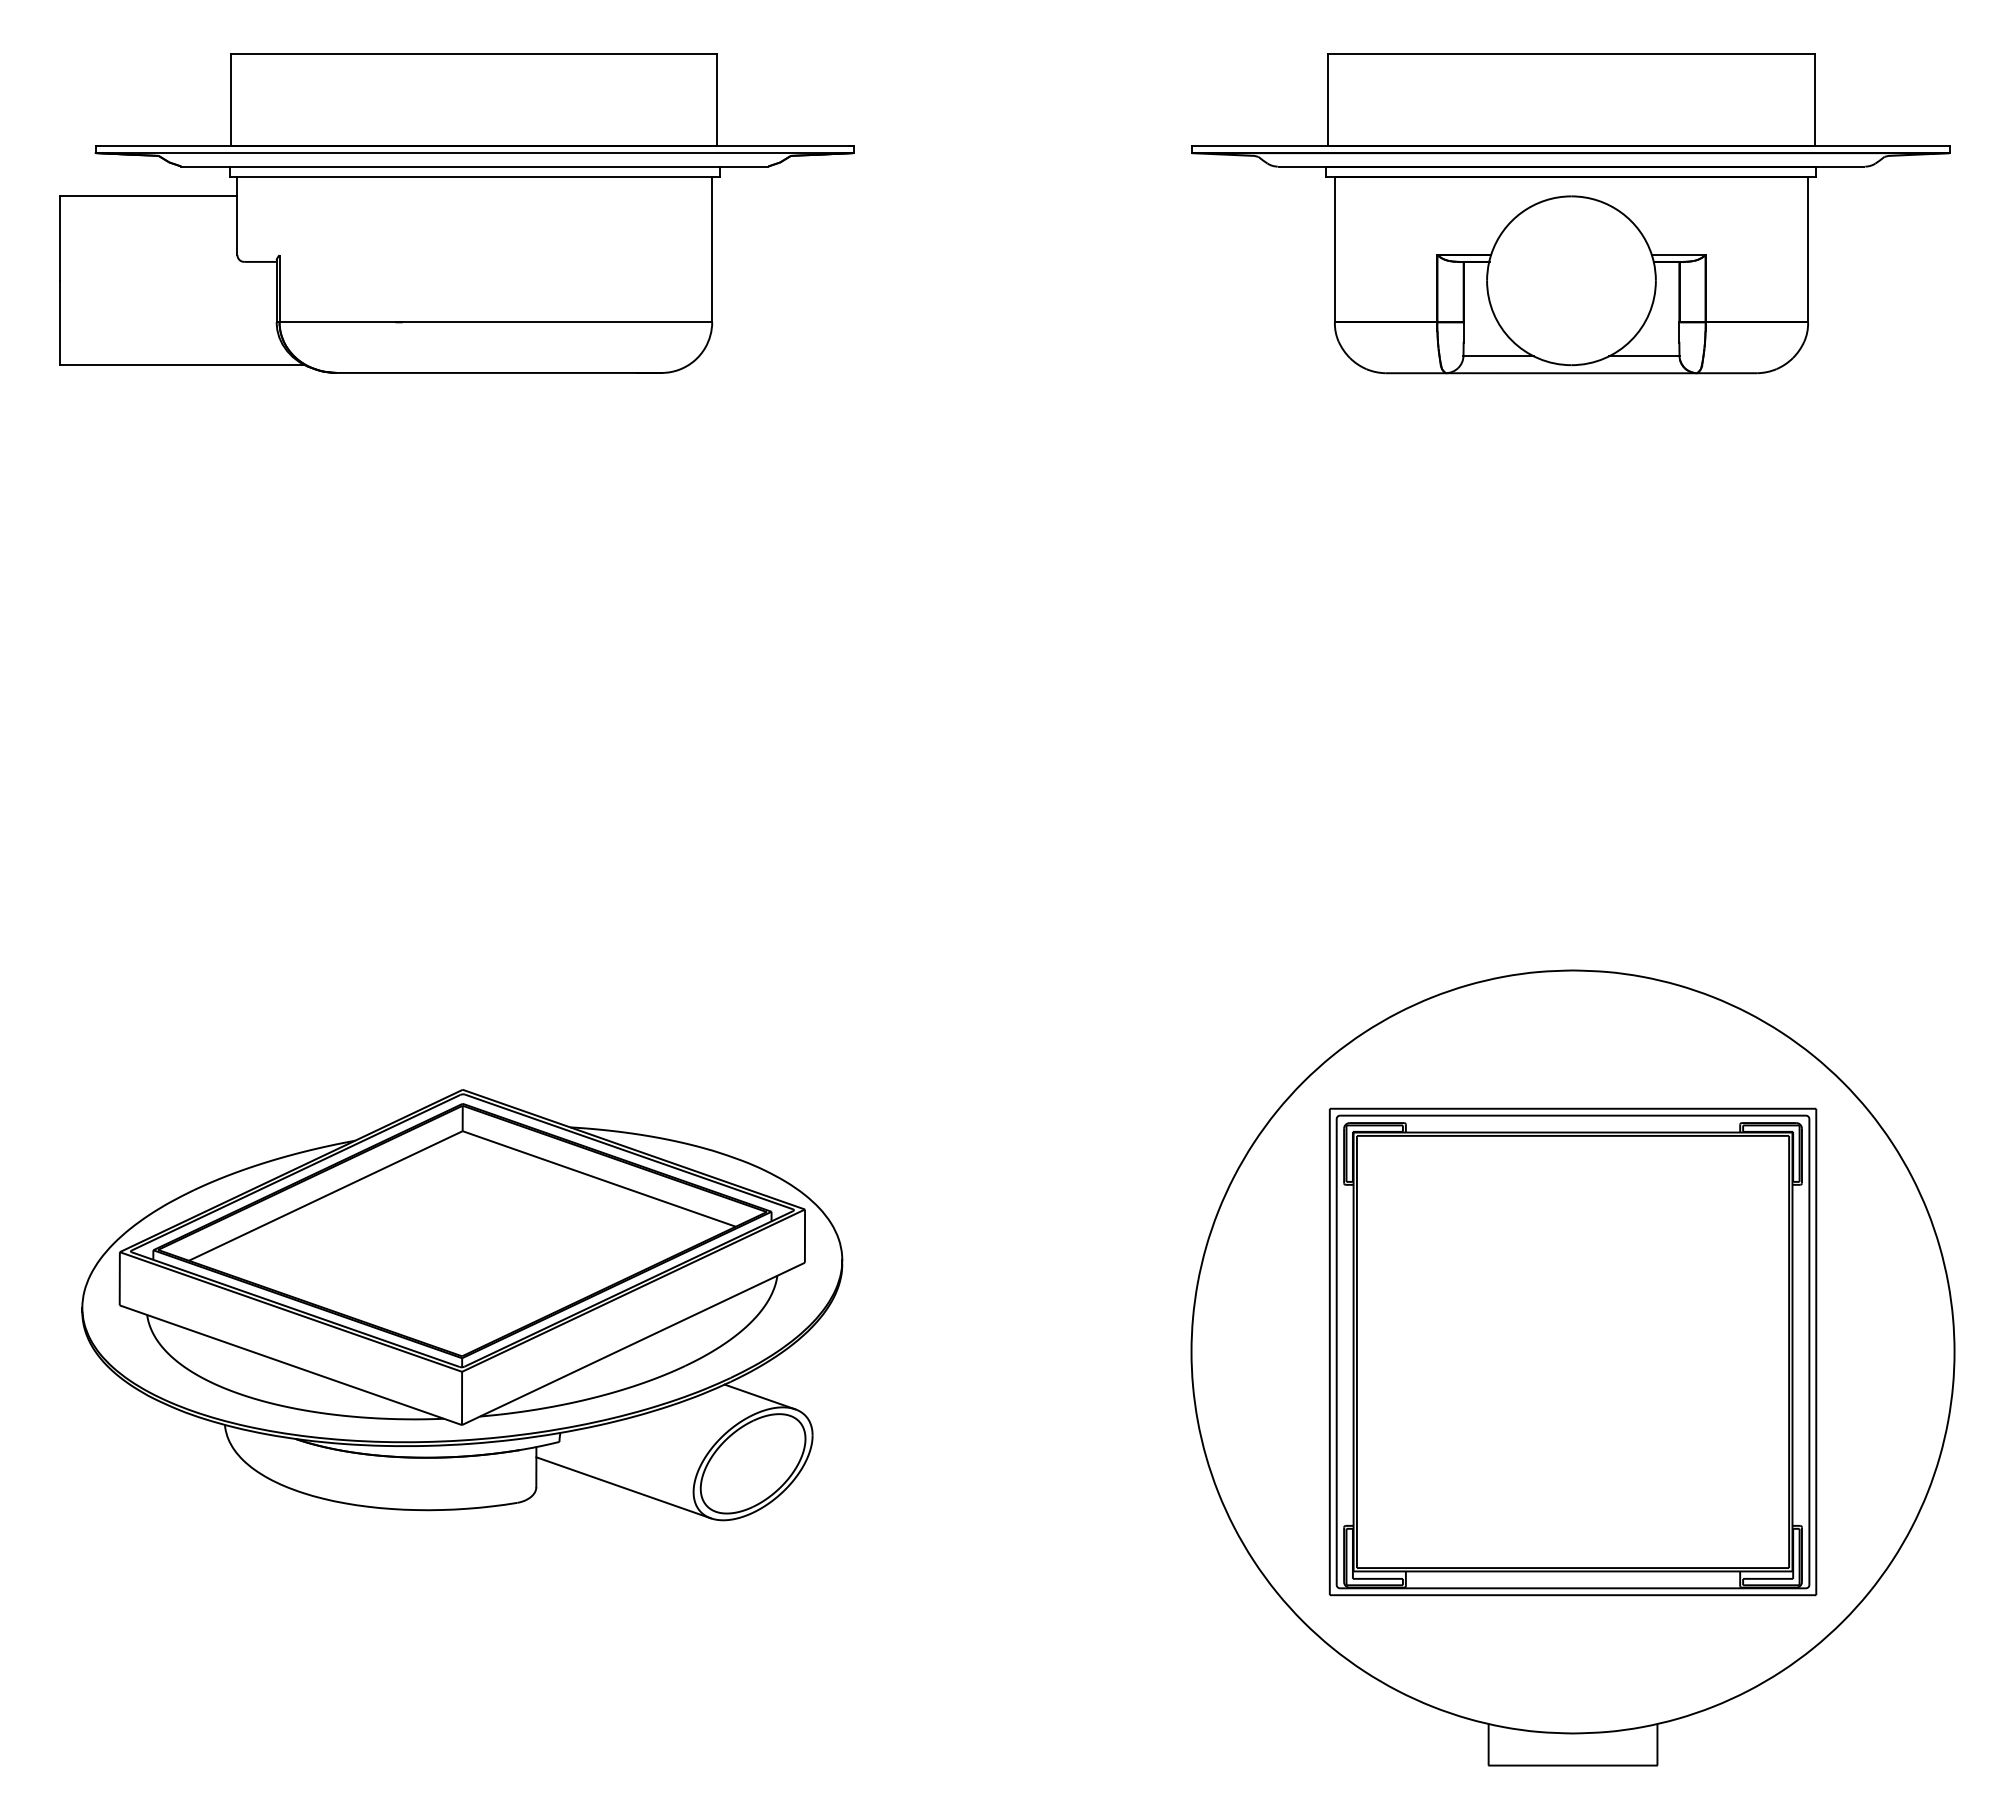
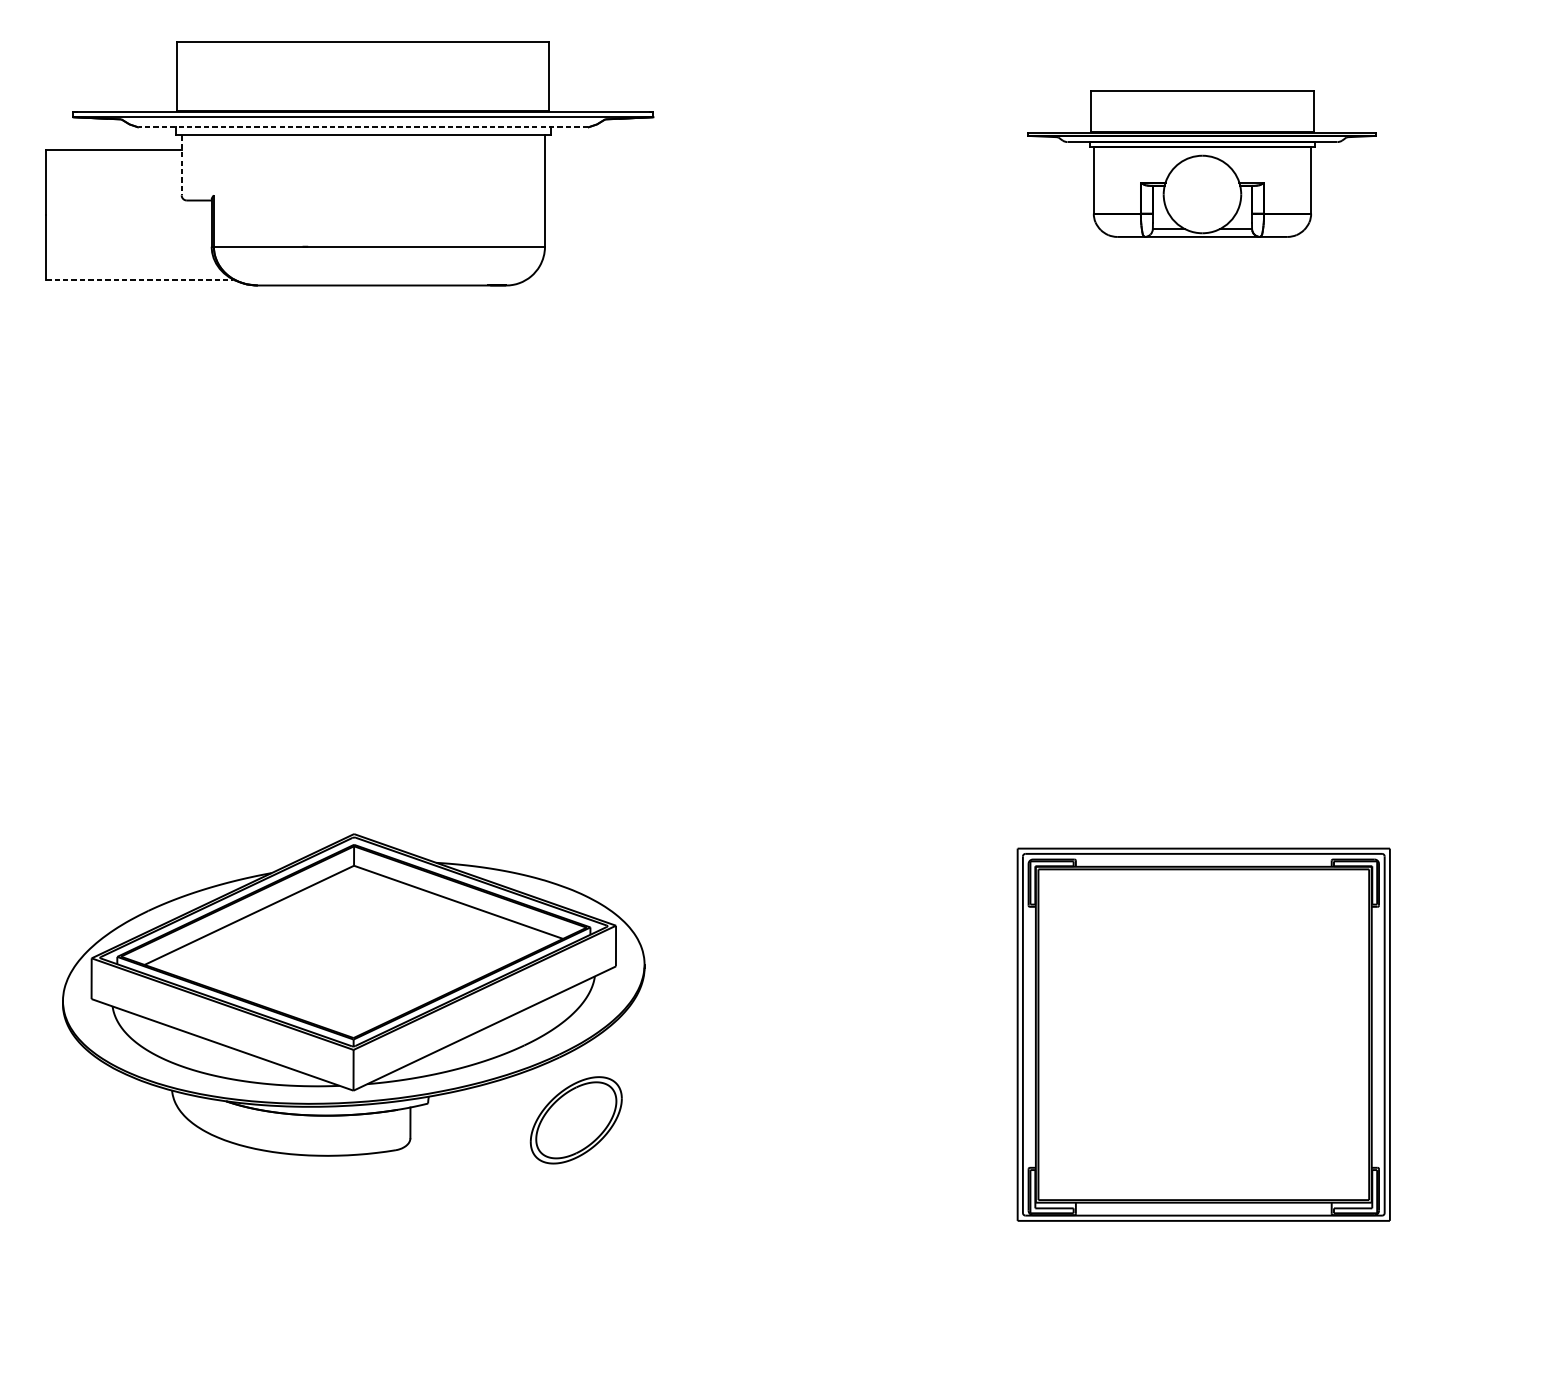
line: (474, 166) -> (363, 127), solid -> dashed
part: (1570, 213) -> (1201, 163), size x0.6
line: (237, 216) -> (181, 165), solid -> dashed
line: (183, 365) -> (140, 279), solid -> dashed
part: (1572, 1367) -> (1203, 1046), removed
line: (759, 1396) -> (581, 1068), removed
line: (623, 1487) -> (477, 1138), removed

